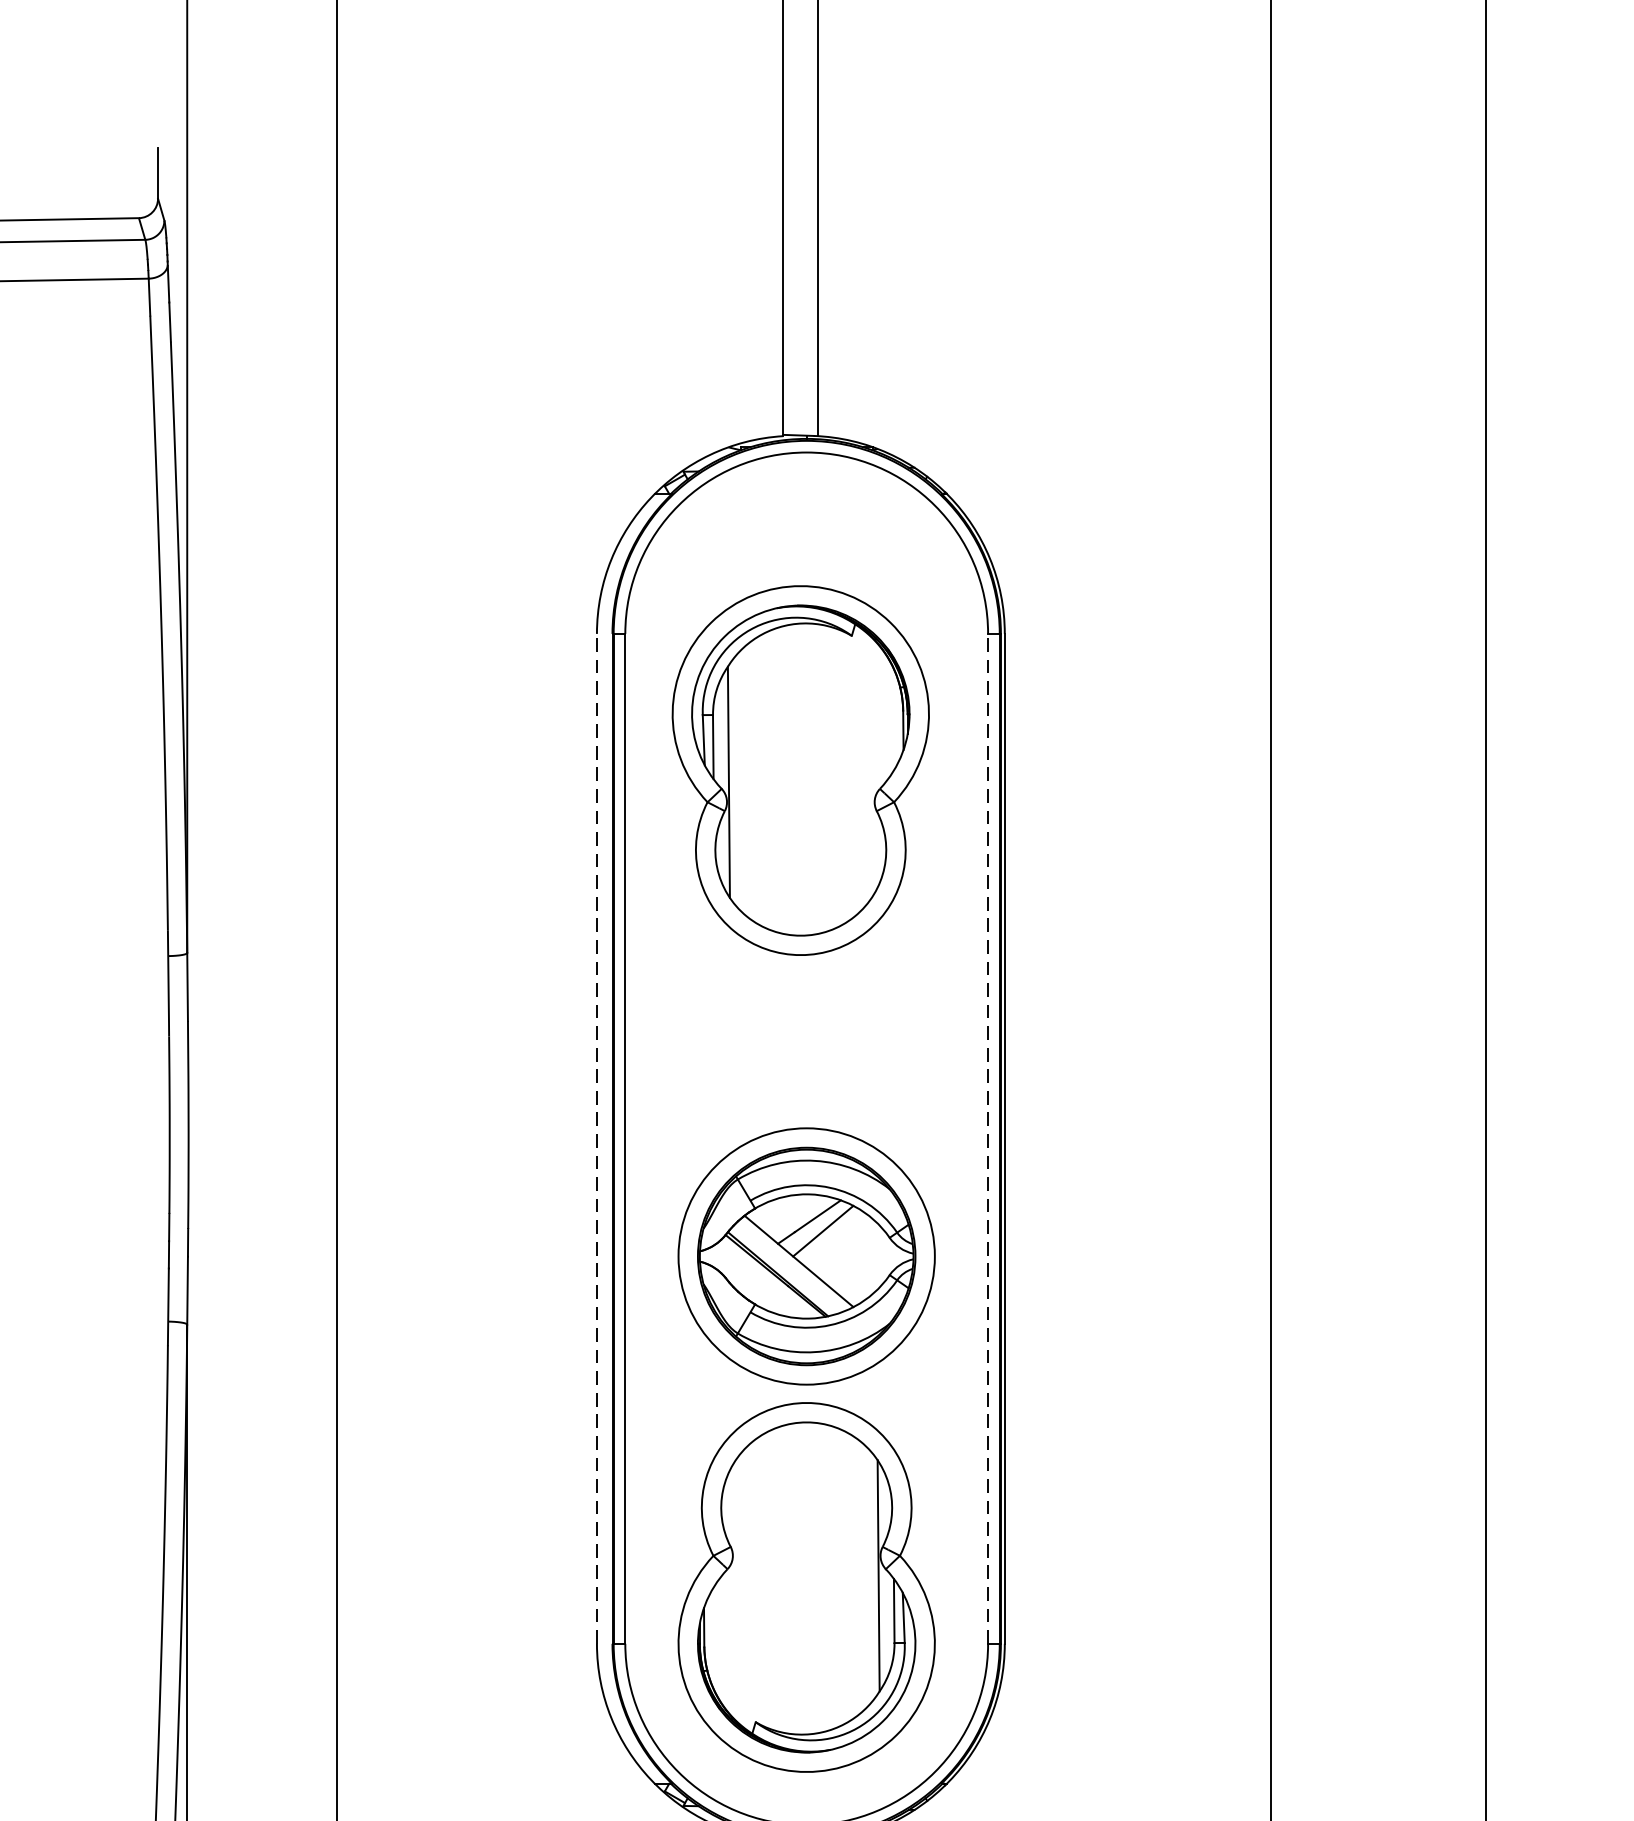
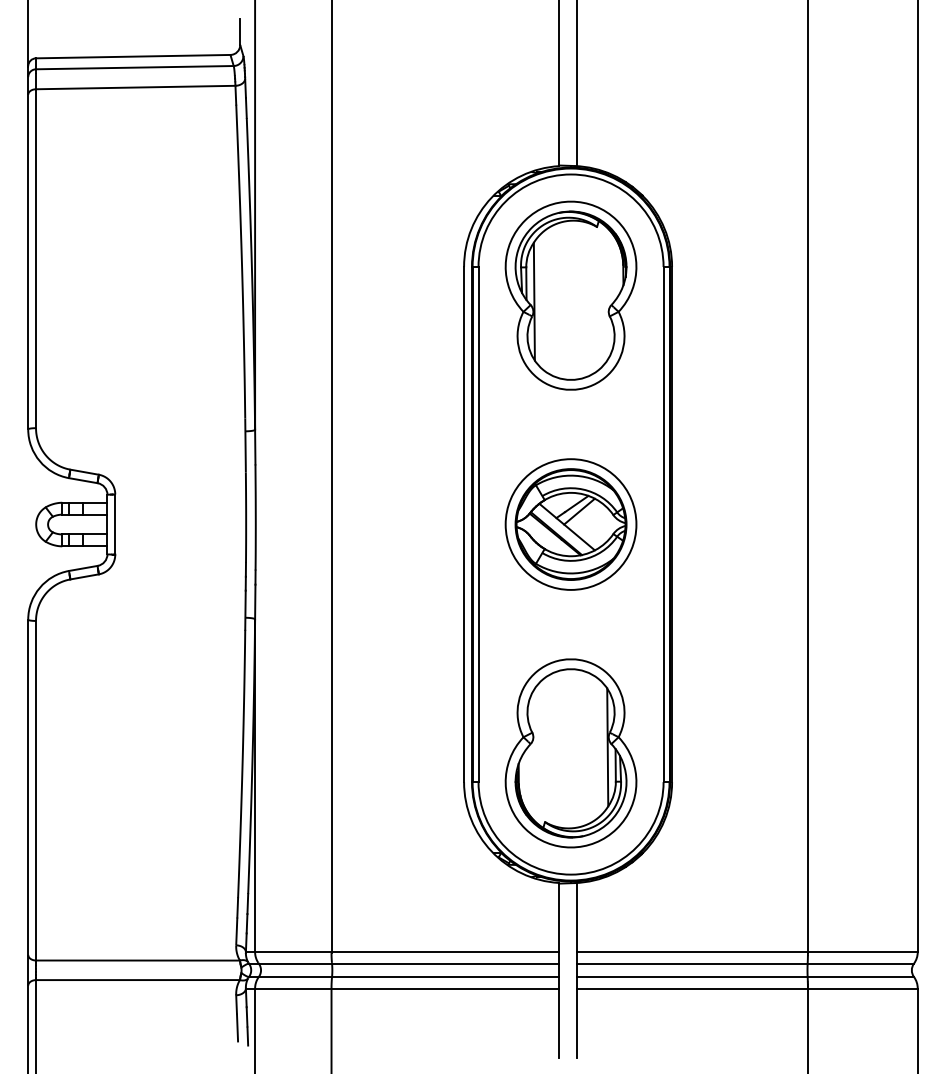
part: (799, 770) -> (570, 295), moved
line: (597, 1138) -> (464, 524), dashed -> solid
line: (987, 1138) -> (663, 524), dashed -> solid
part: (805, 1256) -> (570, 524), moved

